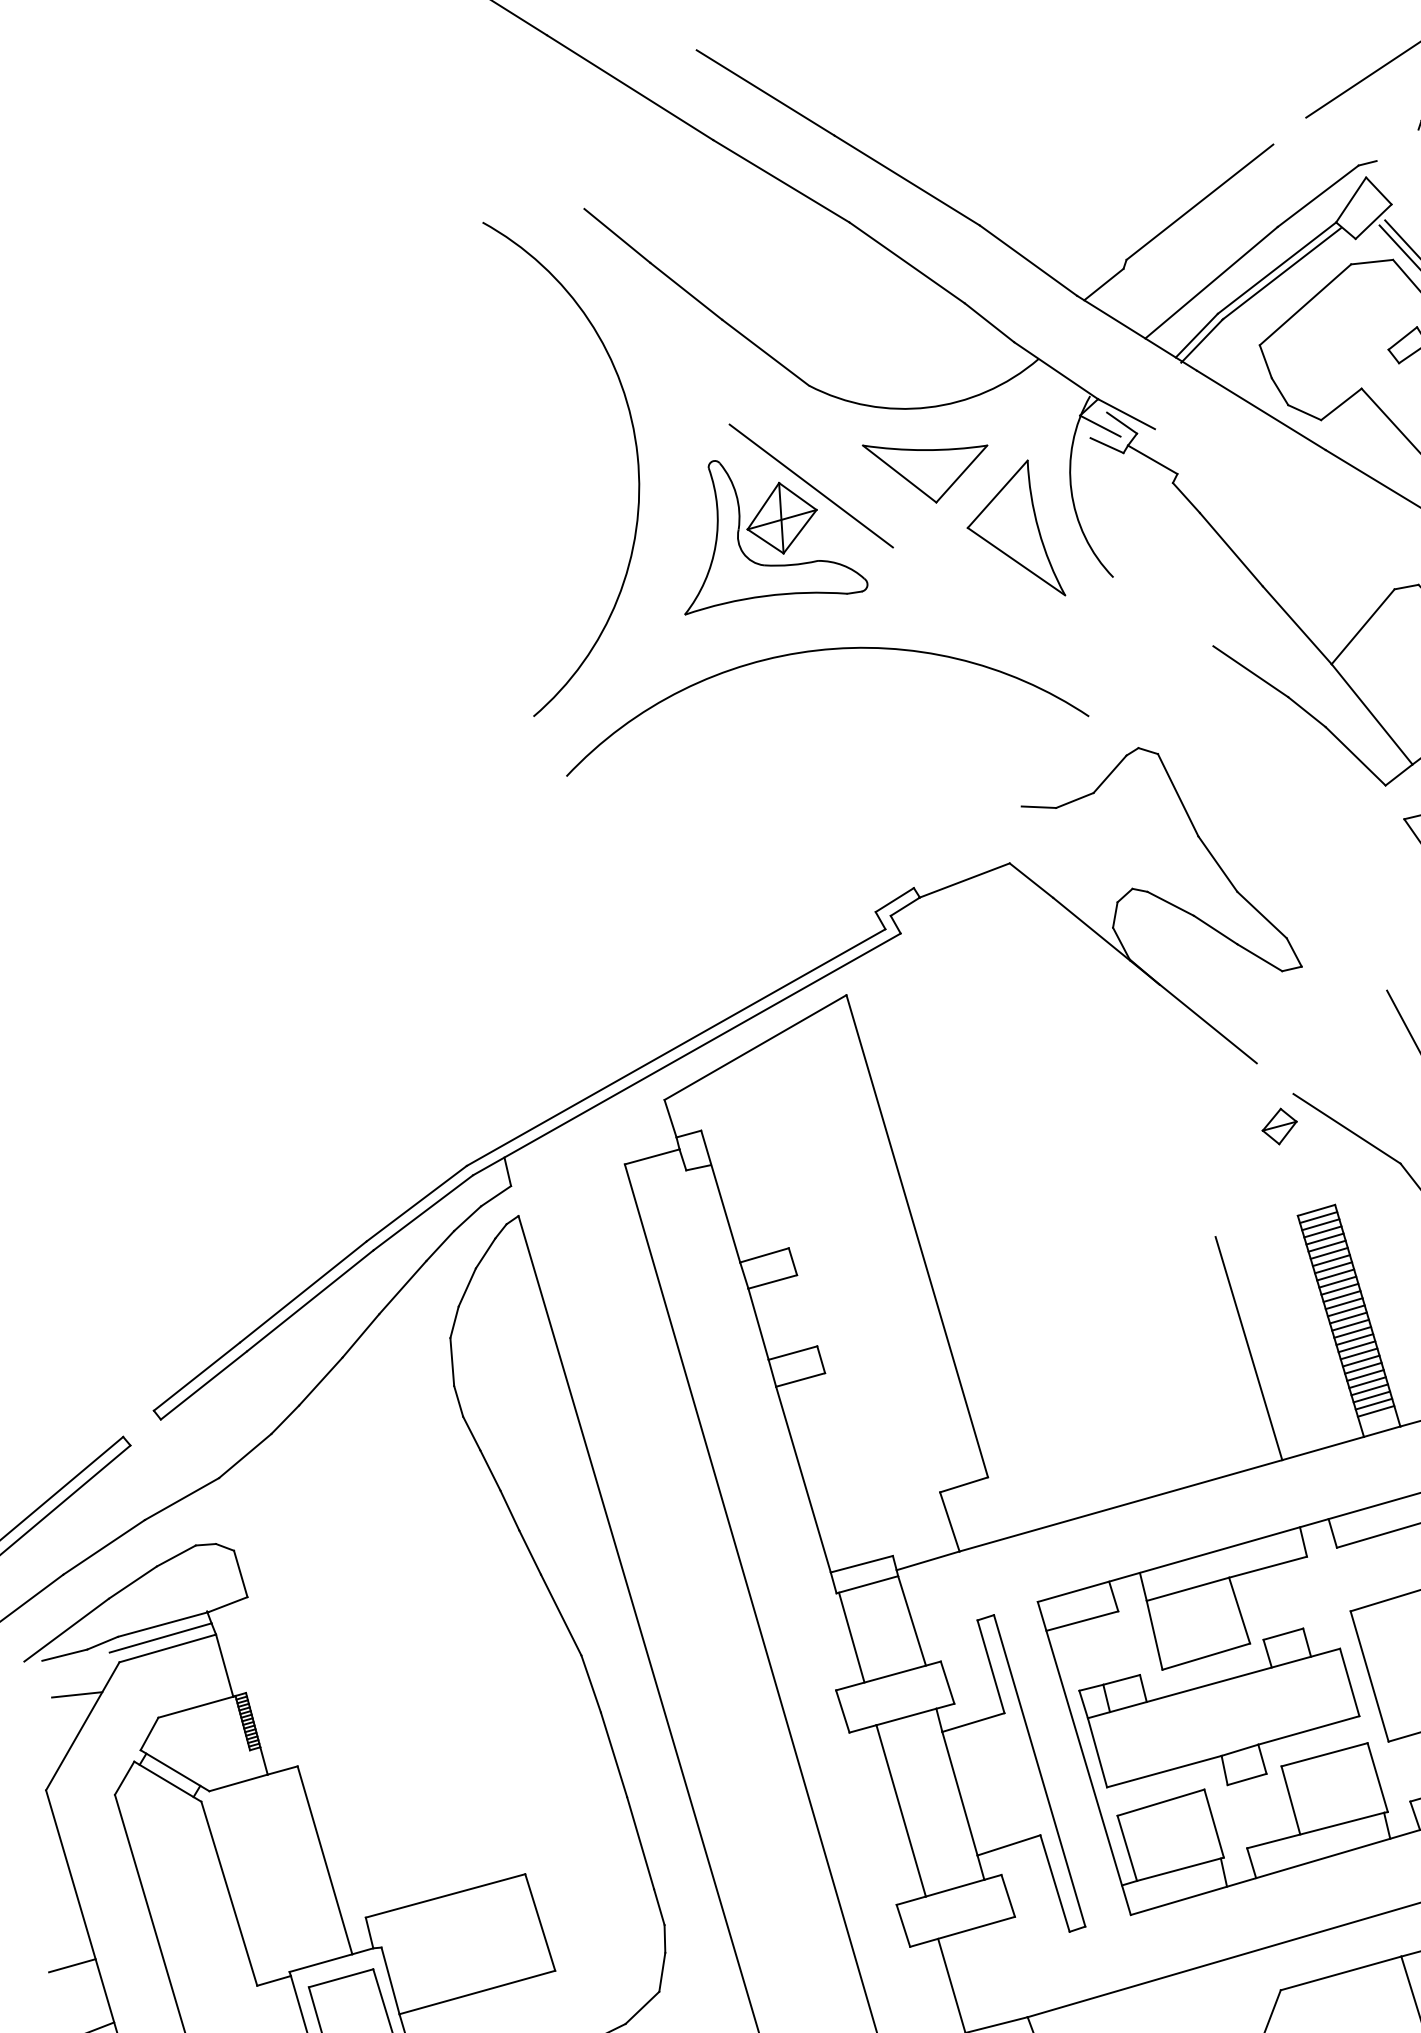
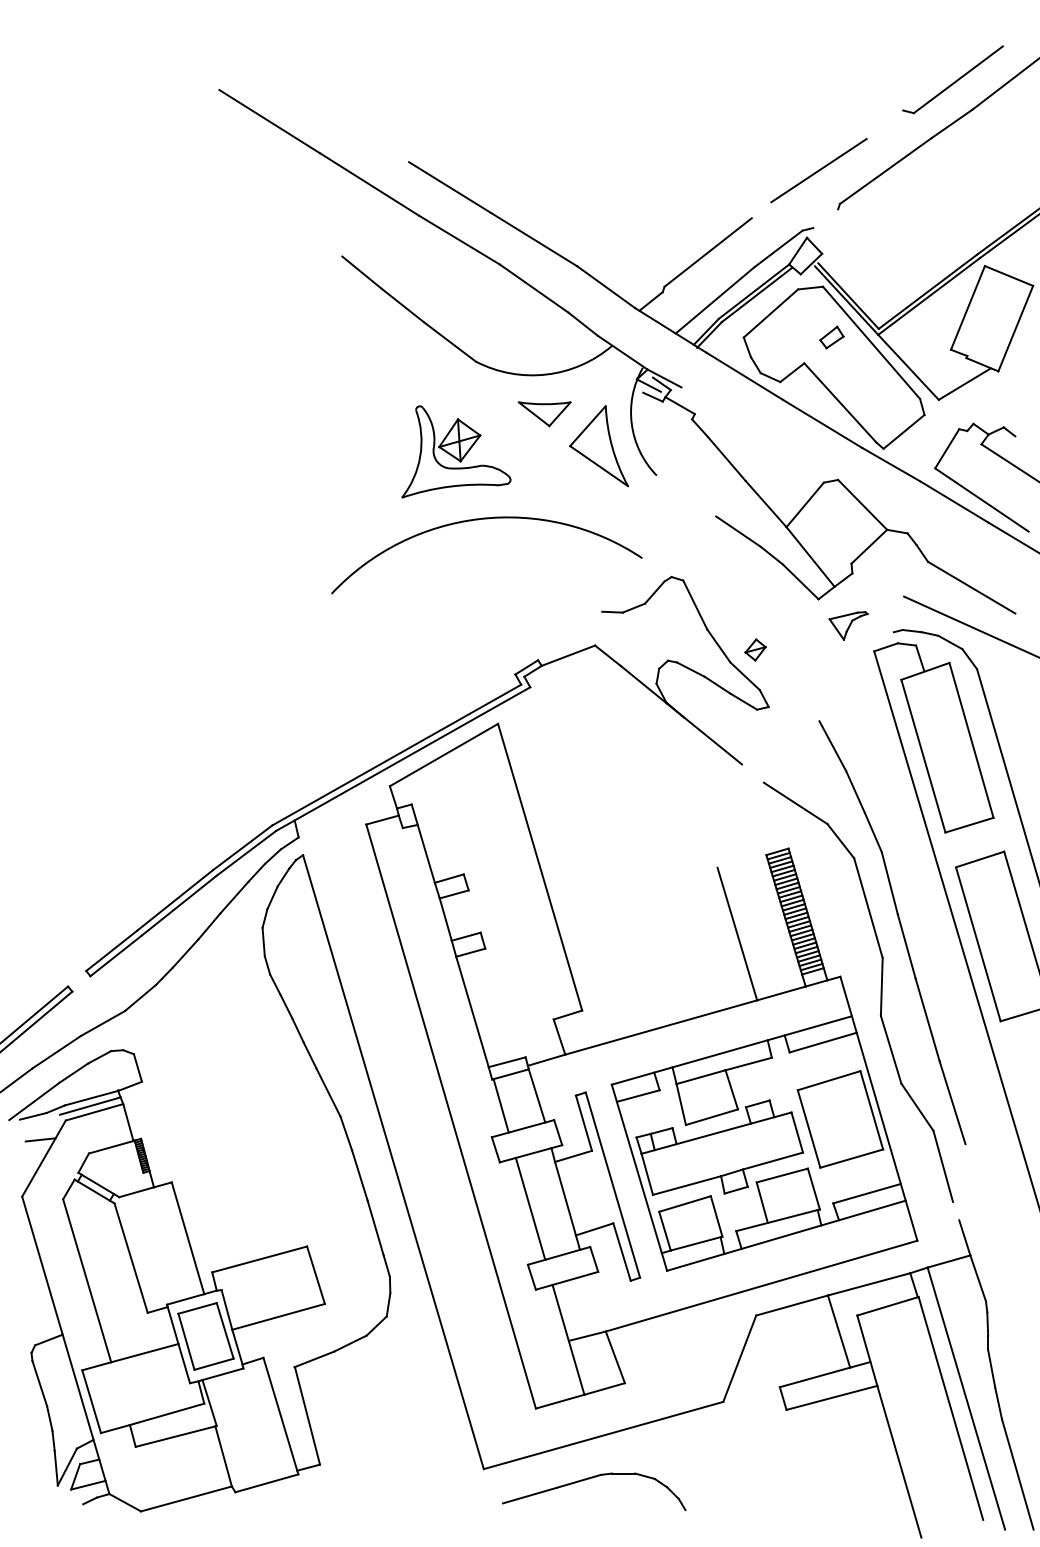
arc: (635, 454) -> (372, 402), removed
part: (924, 474) -> (544, 414), size x0.7
line: (810, 484) -> (476, 420), removed
part: (1279, 1125) -> (755, 649), moved
line: (71, 1964) -> (37, 1300), removed

